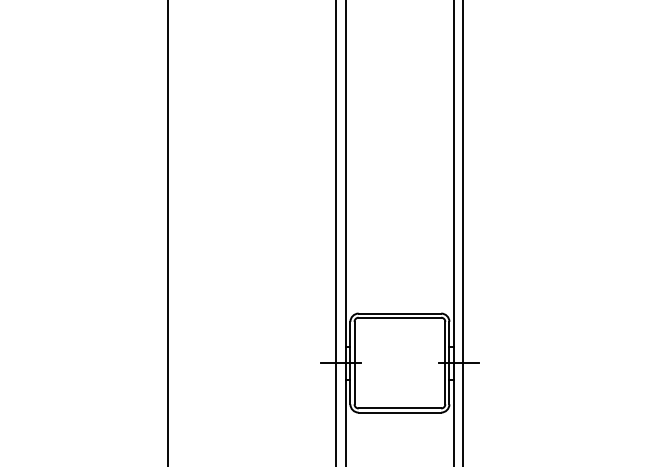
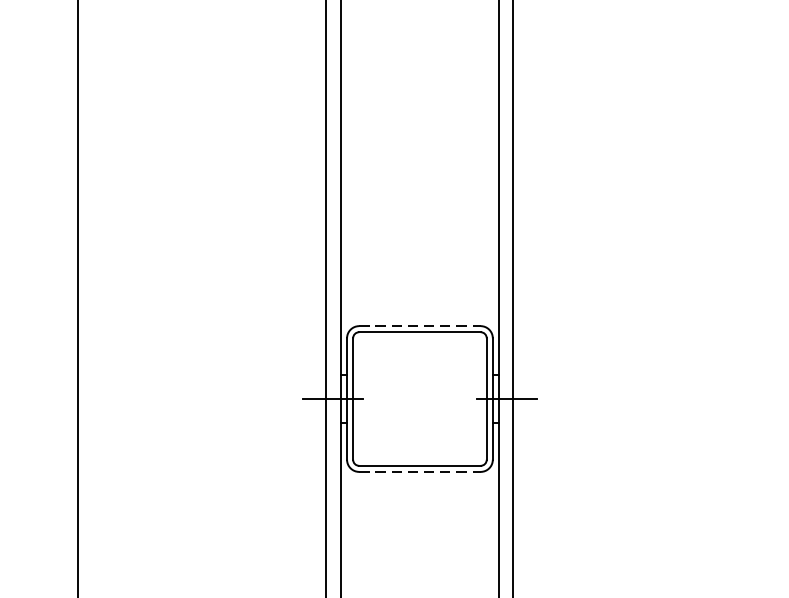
line: (400, 313) -> (420, 326), solid -> dashed
line: (400, 412) -> (420, 471), solid -> dashed

